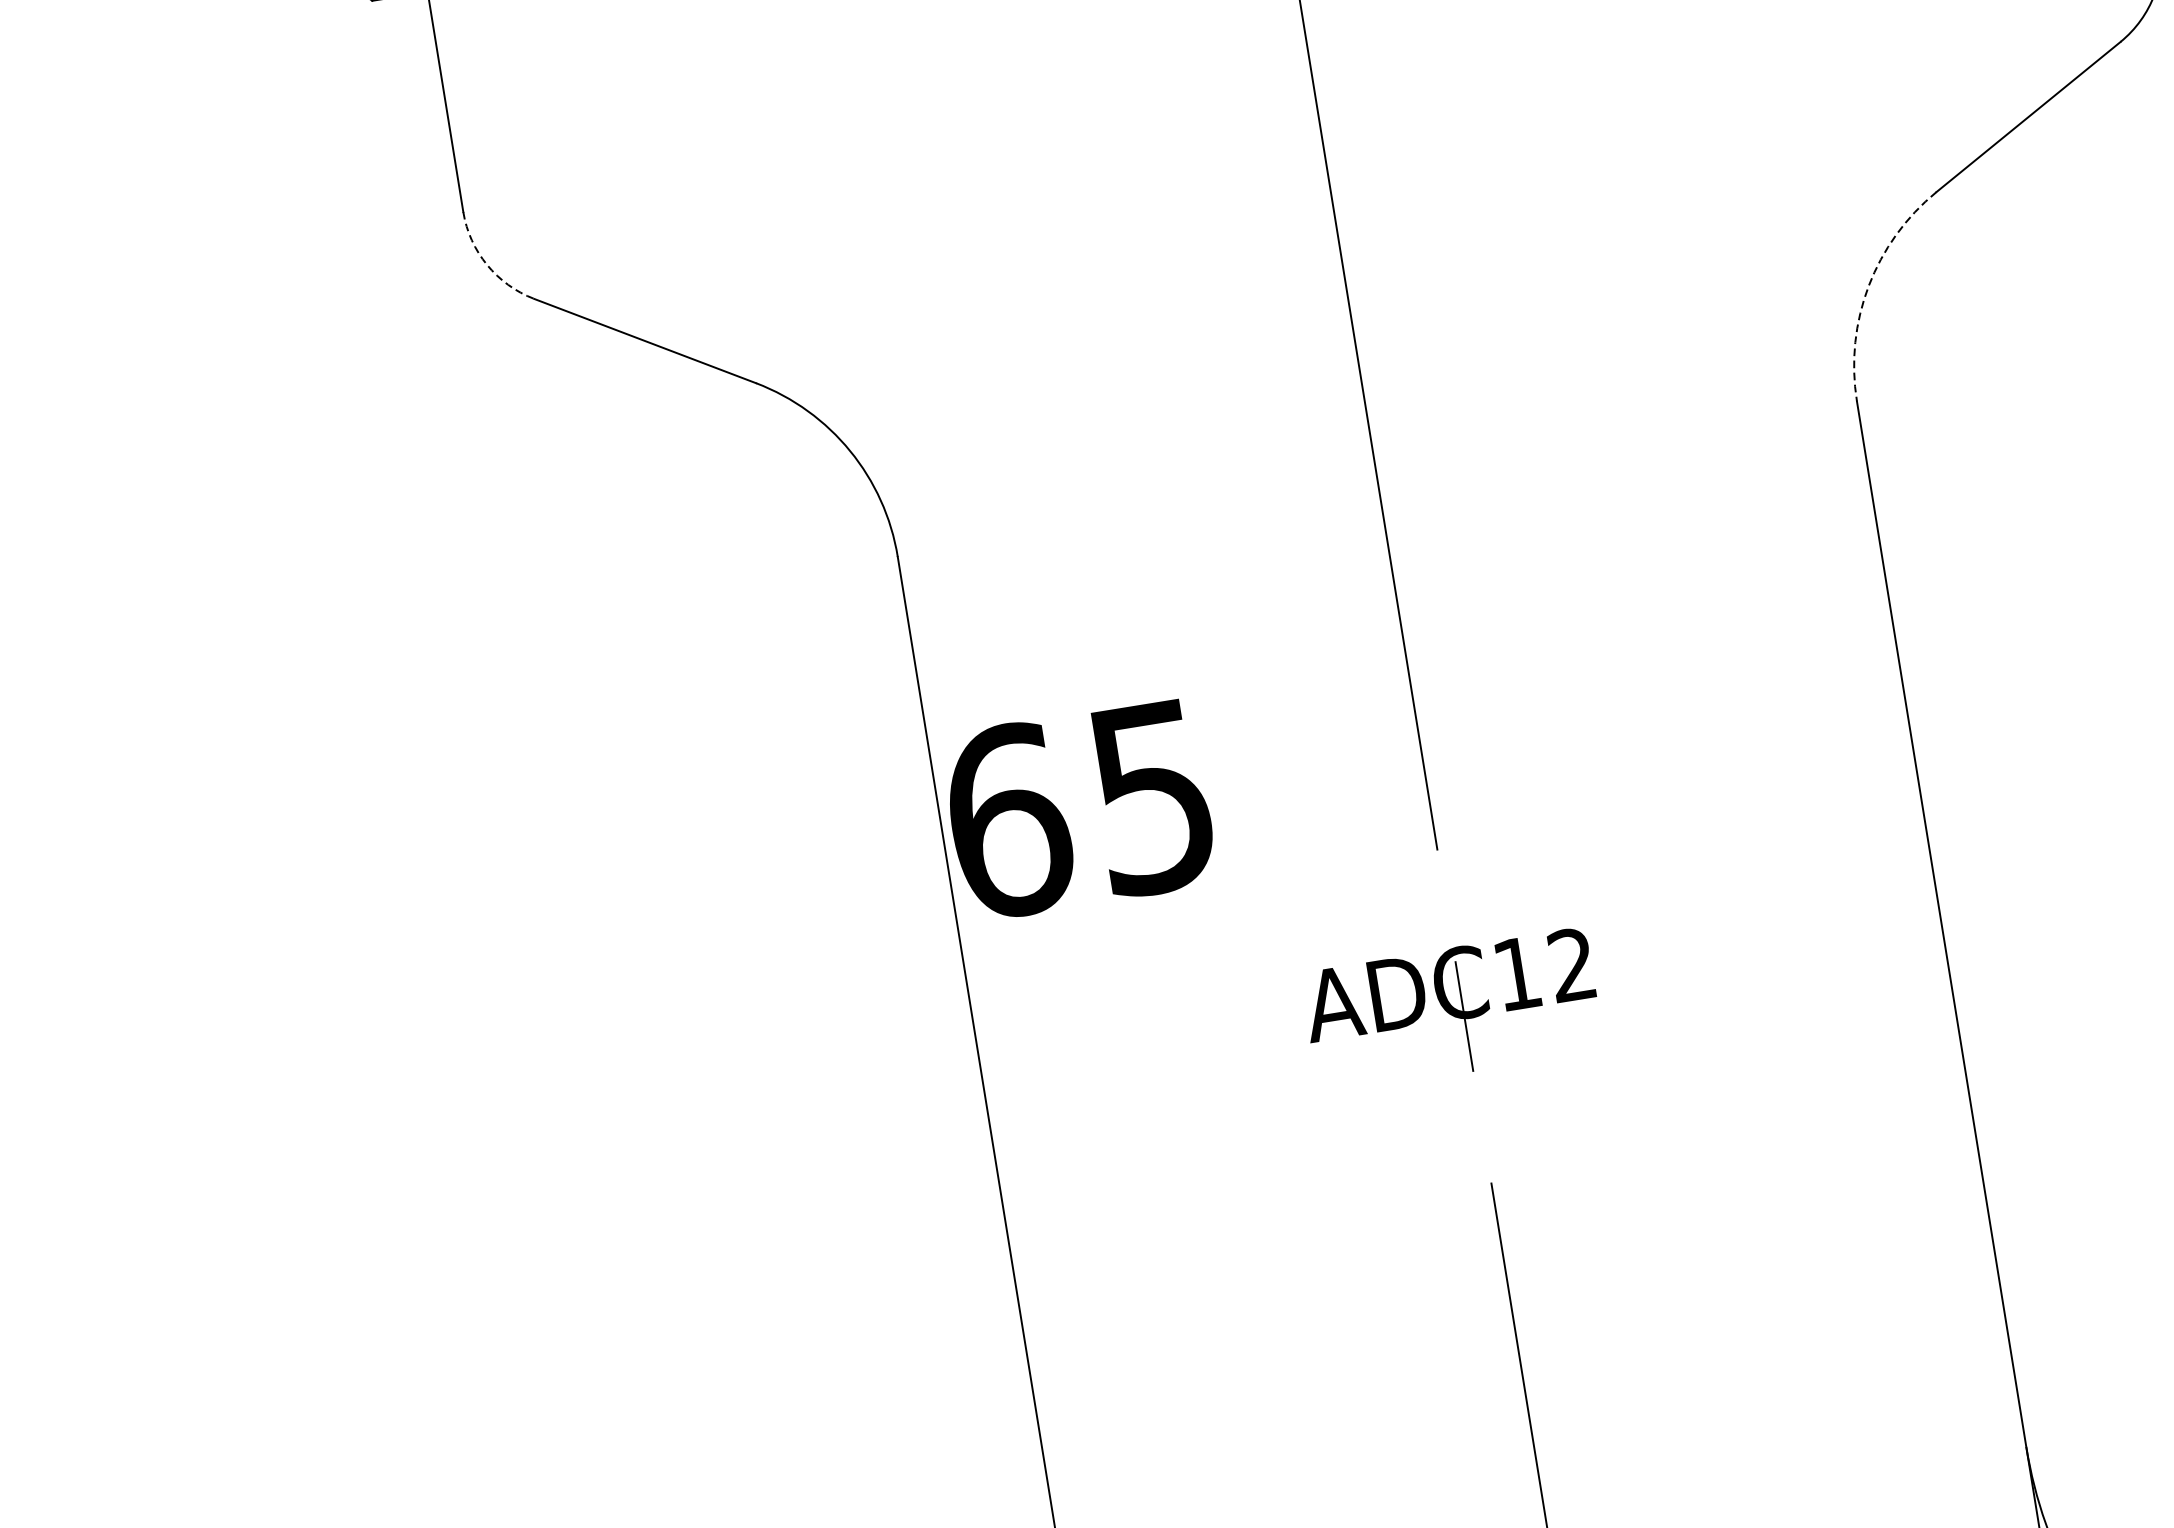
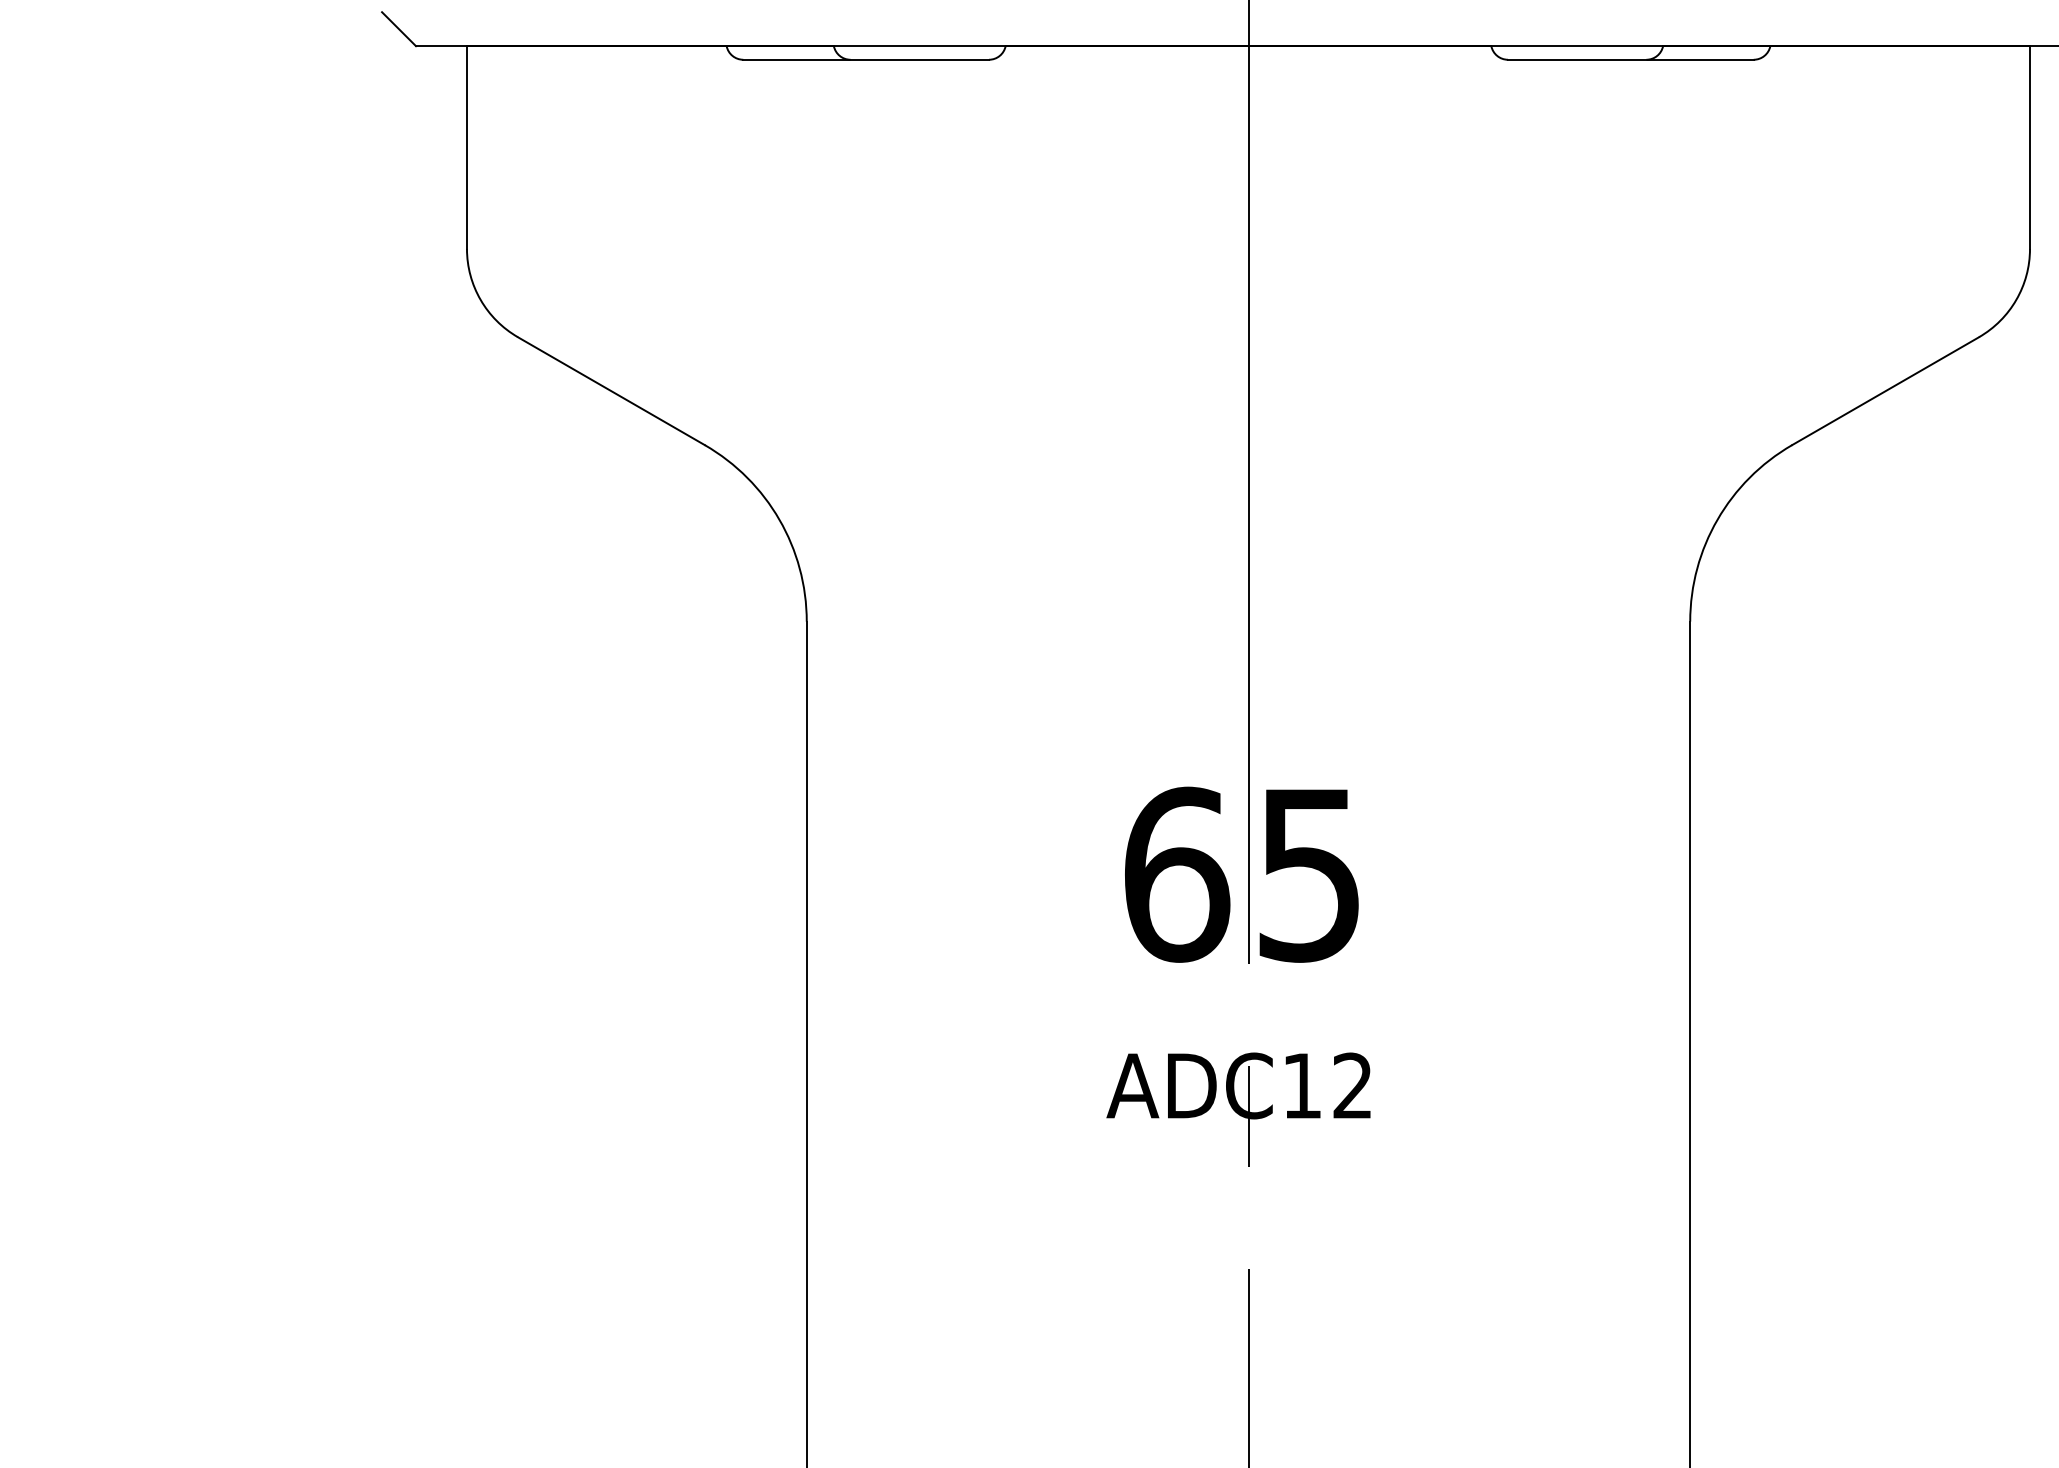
arc: (486, 264) -> (480, 299), dashed -> solid
arc: (1868, 285) -> (1717, 519), dashed -> solid
text: (1078, 809) -> (1241, 874), moved

